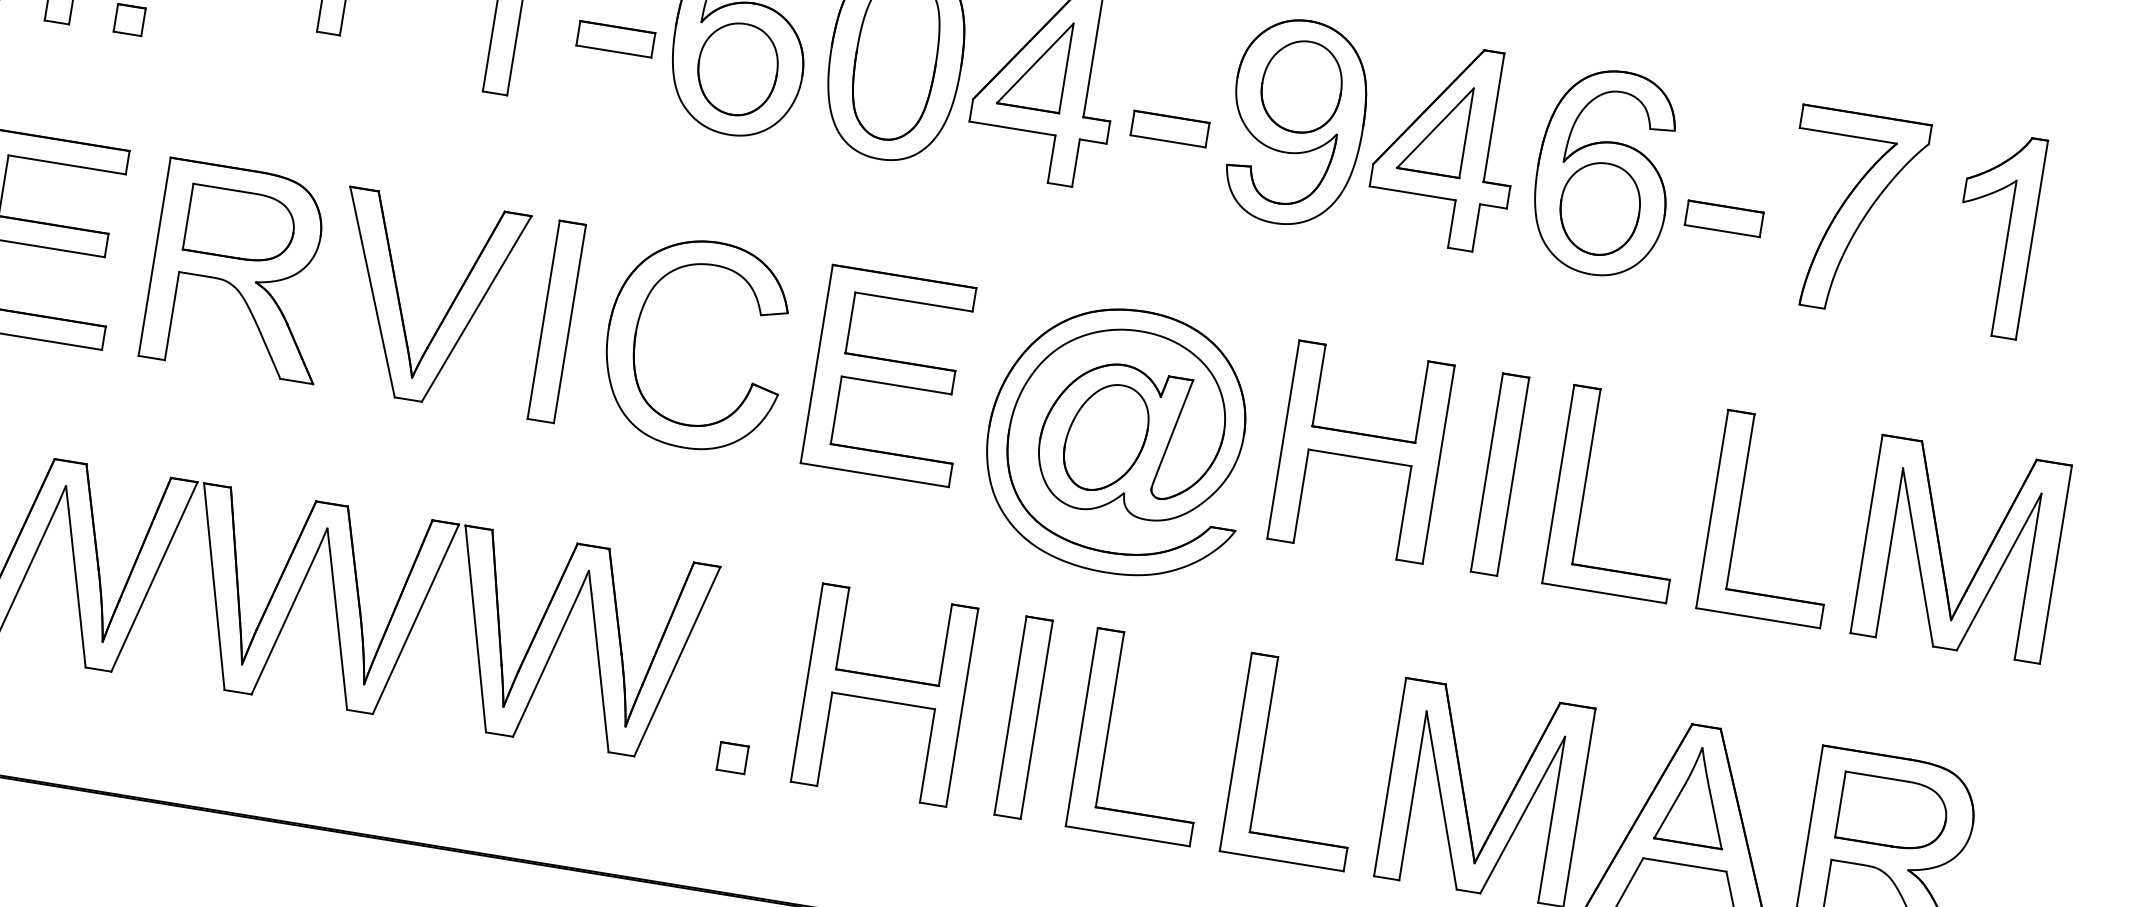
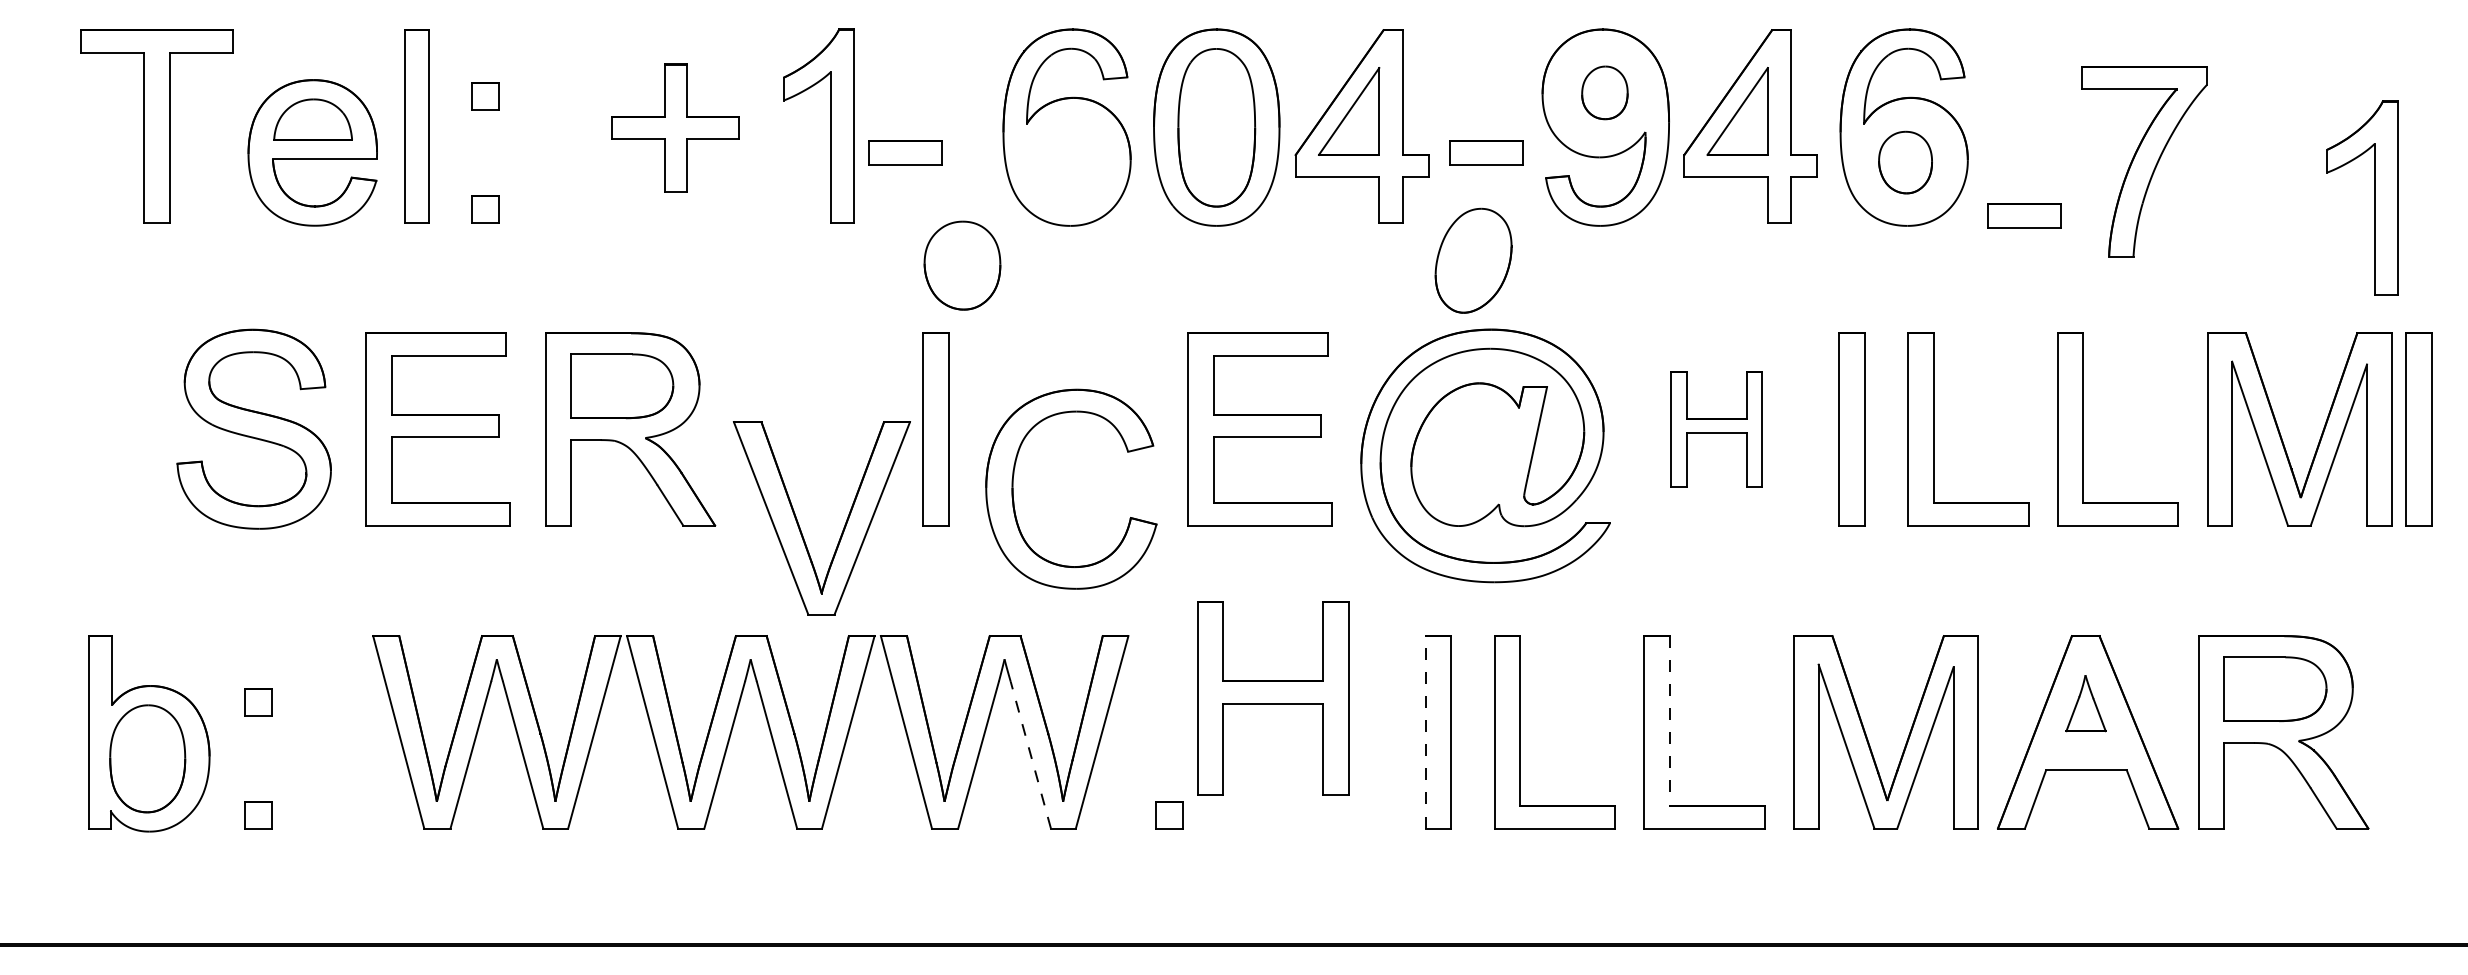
part: (615, 38) -> (905, 152), moved
part: (737, 69) -> (962, 265), moved
part: (1301, 86) -> (1604, 92), size x0.6
part: (1599, 208) -> (1905, 162), size x0.7
part: (1851, 212) -> (2144, 161), moved
part: (1724, 218) -> (2024, 215), moved
part: (2007, 235) -> (2374, 197), moved
part: (400, 303) -> (799, 524), moved
part: (636, 333) -> (1013, 488), moved
part: (1106, 437) -> (1473, 260), moved
part: (1360, 452) -> (1716, 429), size x0.6
part: (2083, 569) -> (2418, 429), added
line: (599, 672) -> (1030, 754), solid -> dashed
part: (884, 695) -> (1273, 698), moved
line: (1010, 714) -> (1425, 731), solid -> dashed
line: (1263, 744) -> (1669, 720), solid -> dashed
part: (1694, 795) -> (2085, 703), size x0.6

